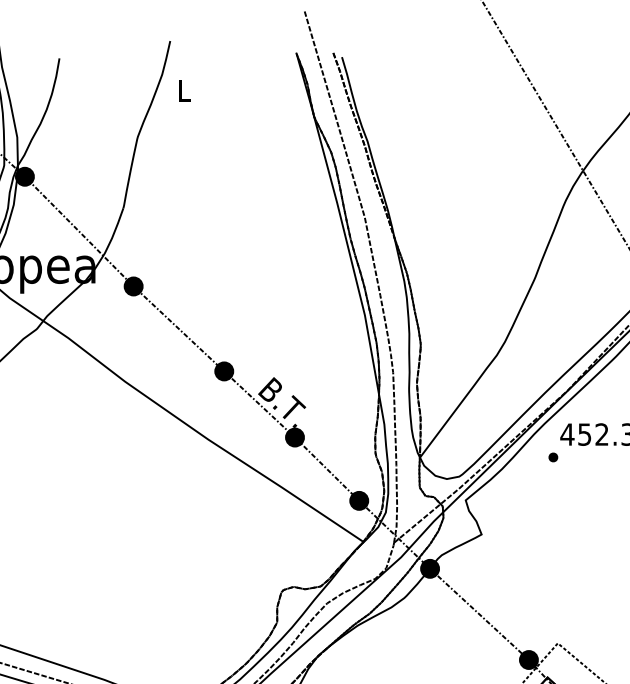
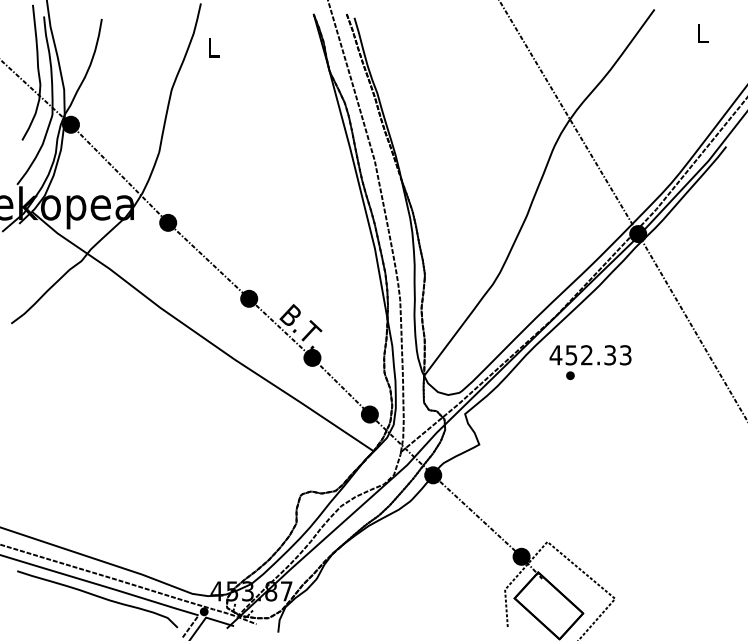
part: (553, 457) -> (570, 375), moved

